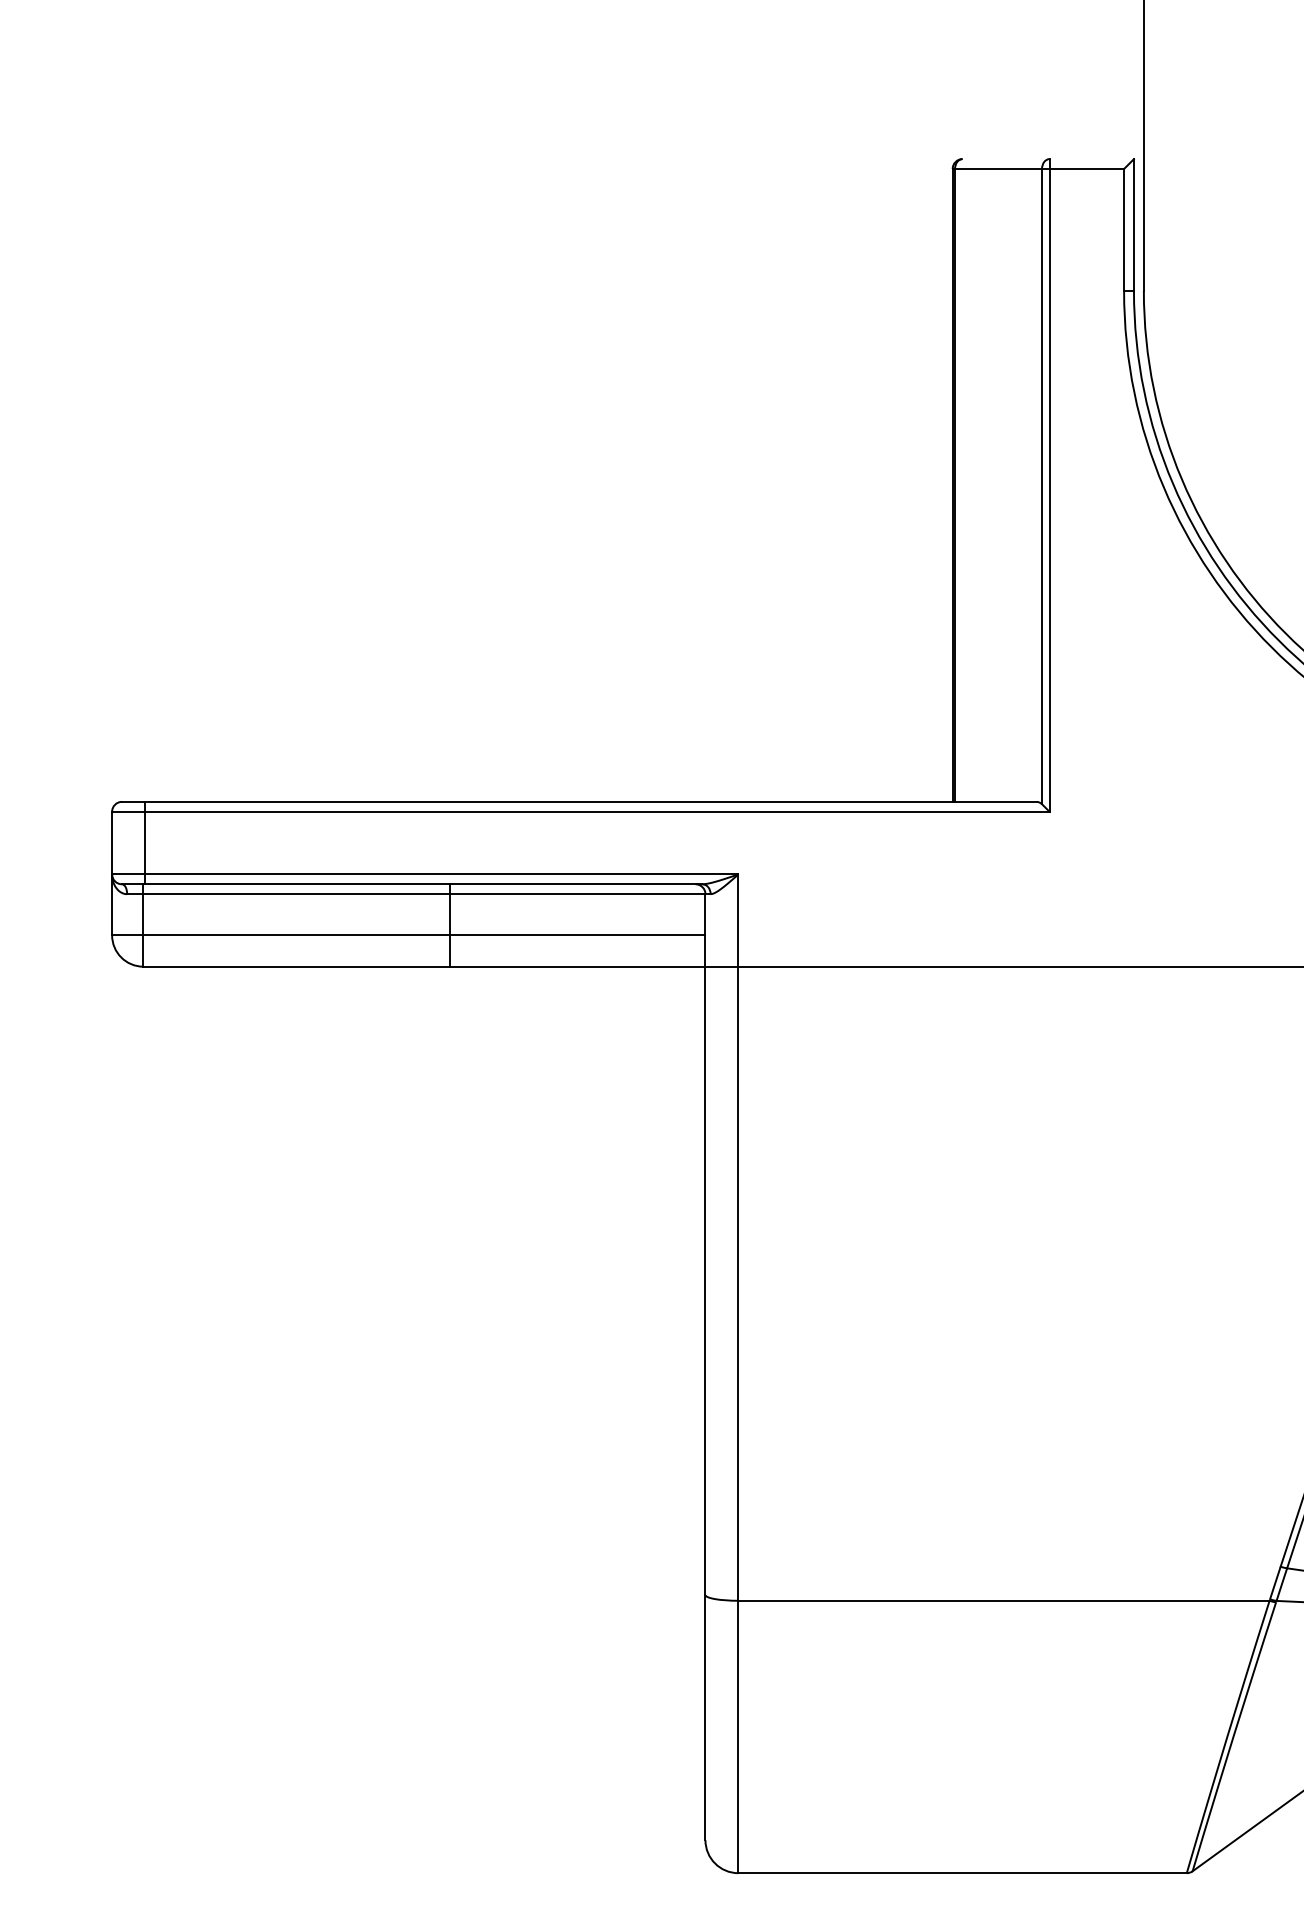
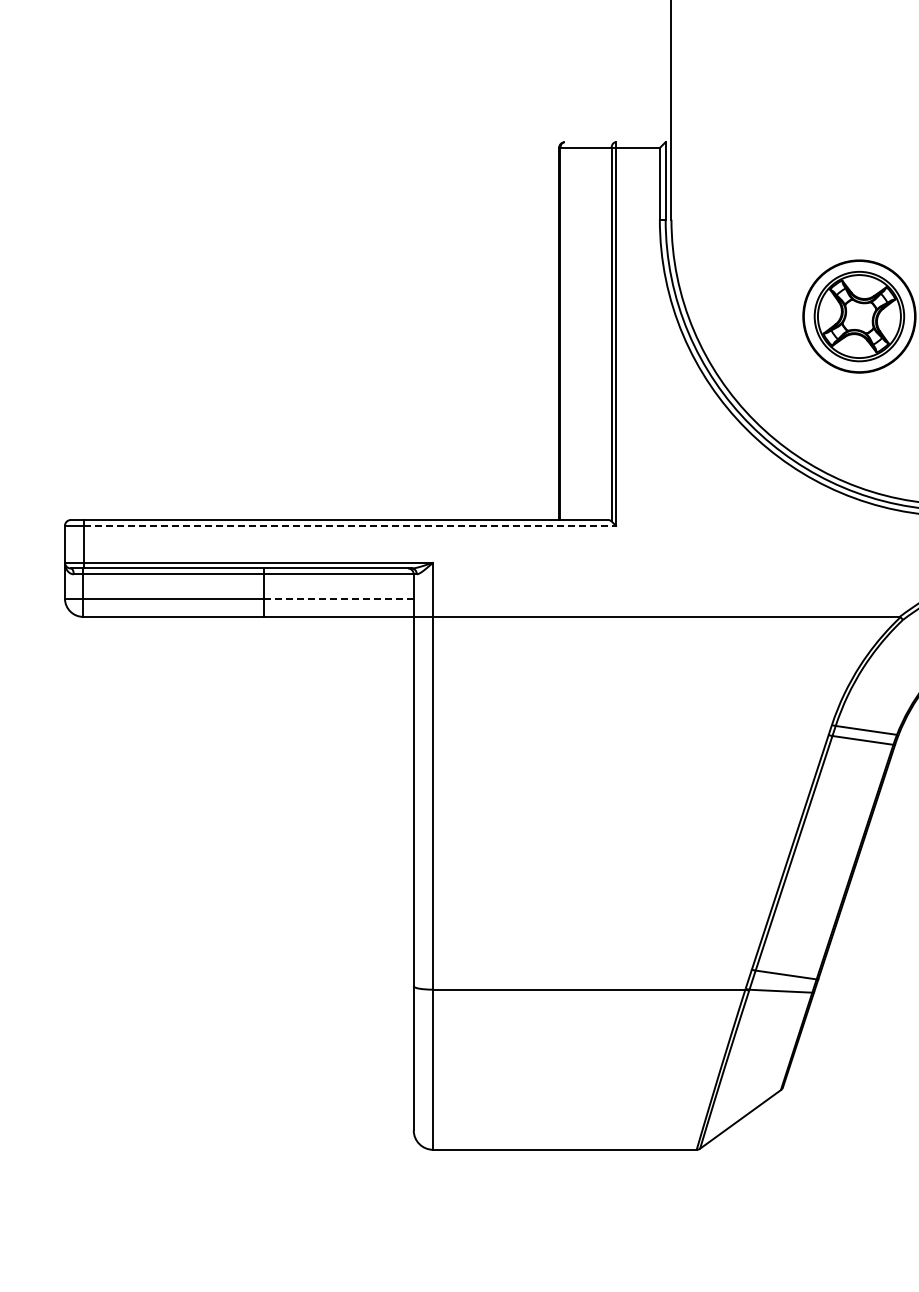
line: (597, 811) -> (350, 525), solid -> dashed
line: (577, 935) -> (338, 598), solid -> dashed

